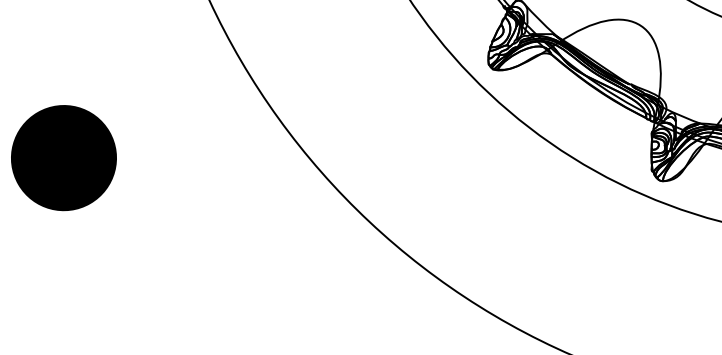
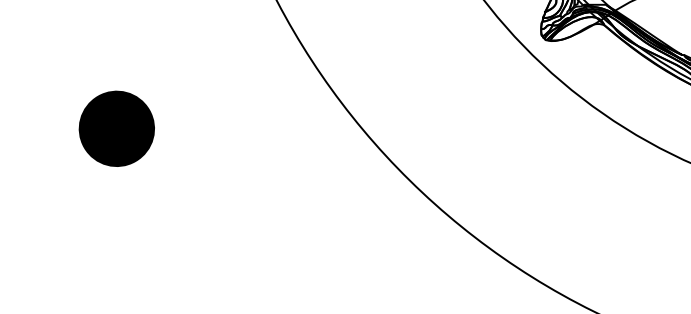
part: (64, 158) -> (117, 129), size x0.71

